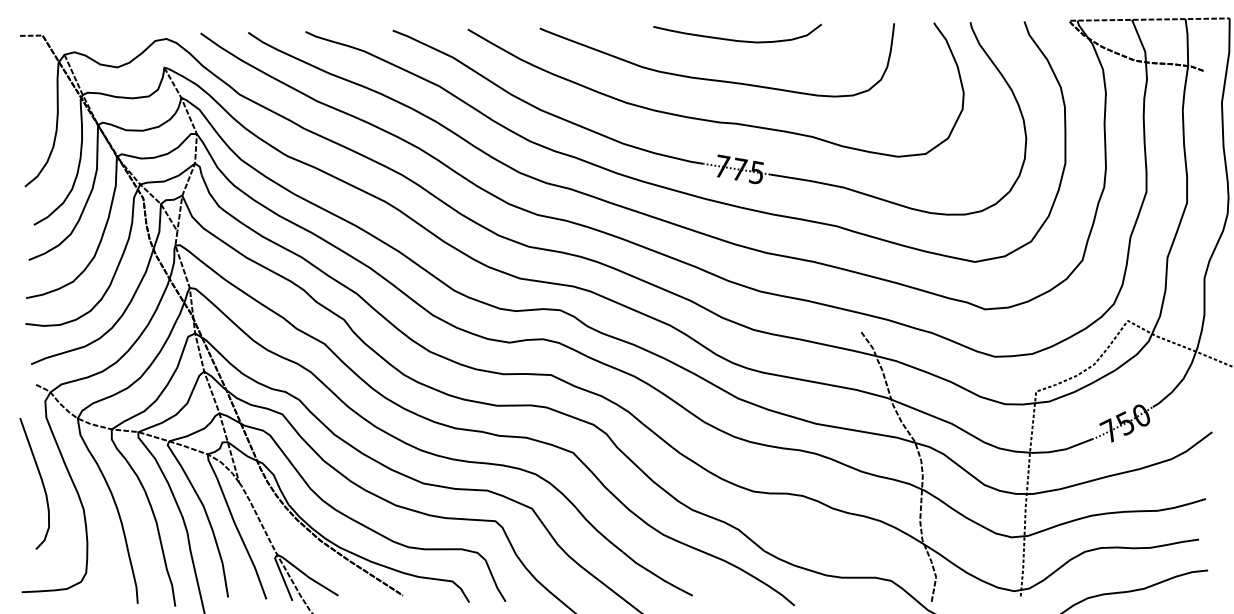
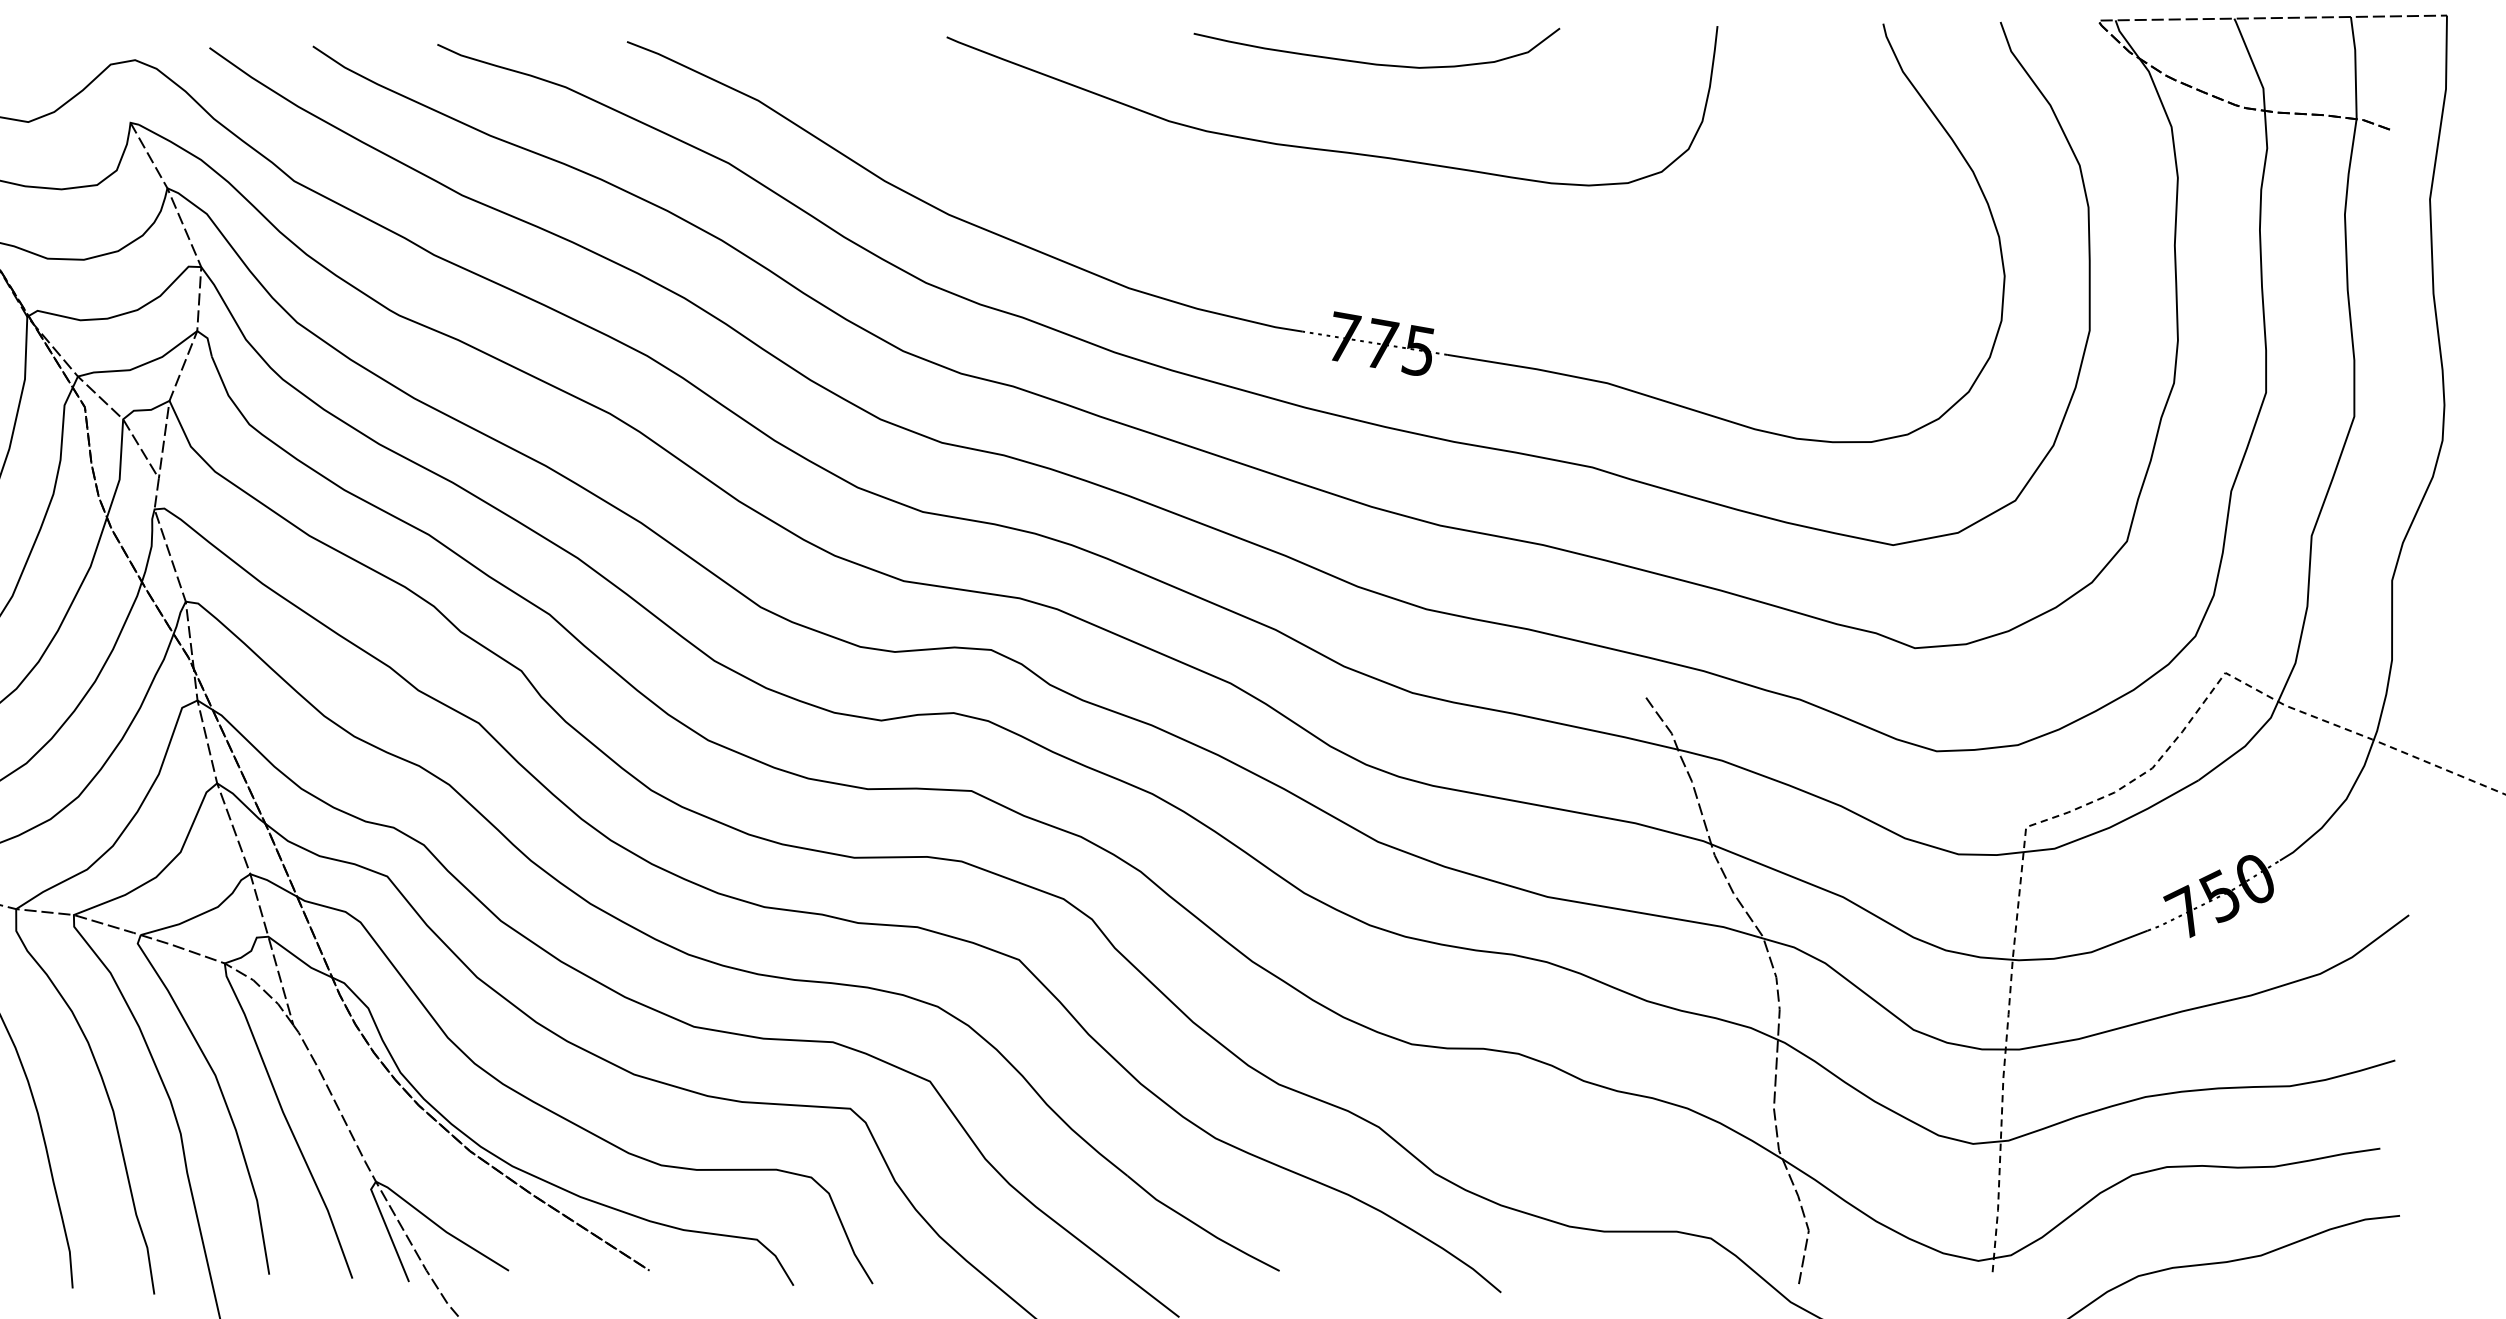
curve: (708, 119) -> (1313, 235), removed

